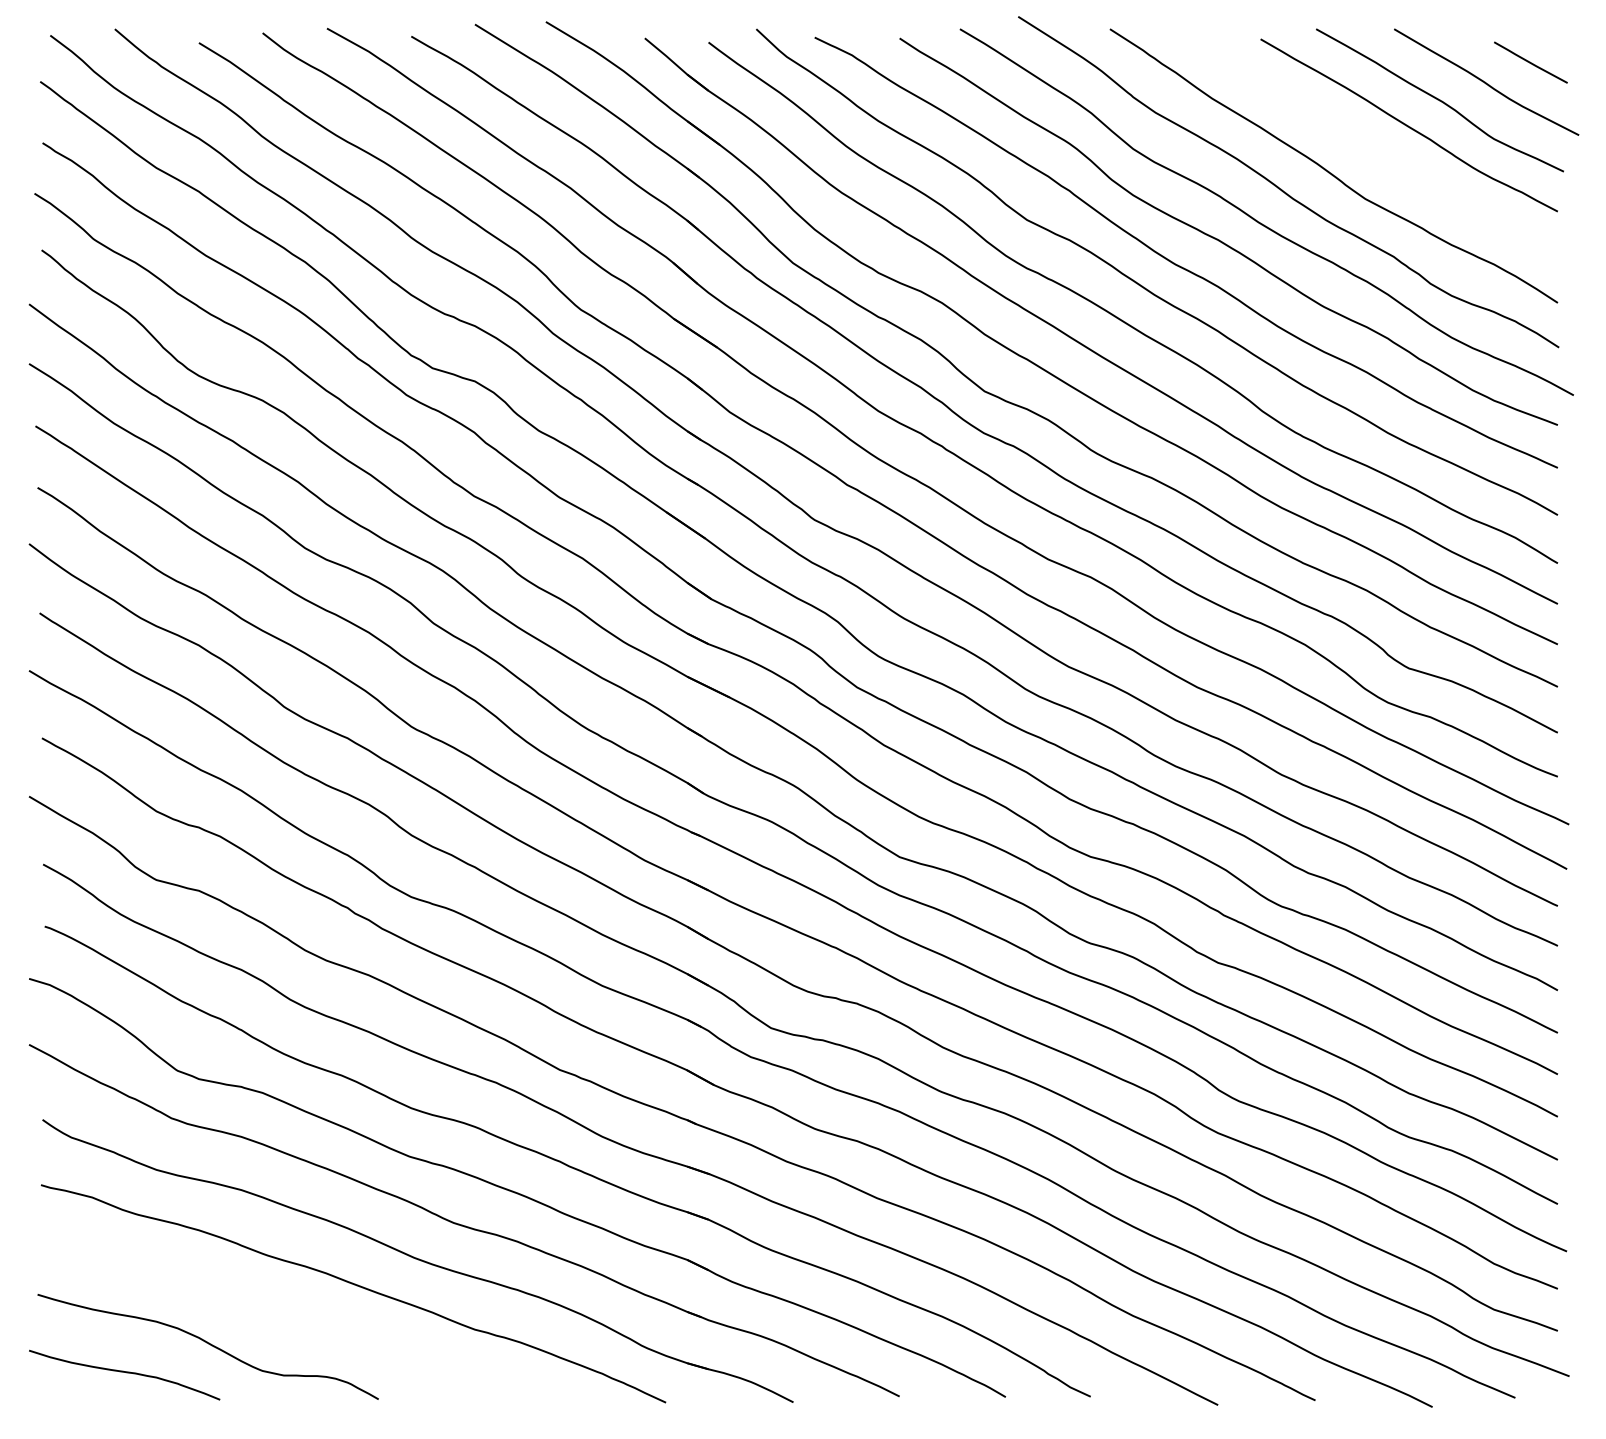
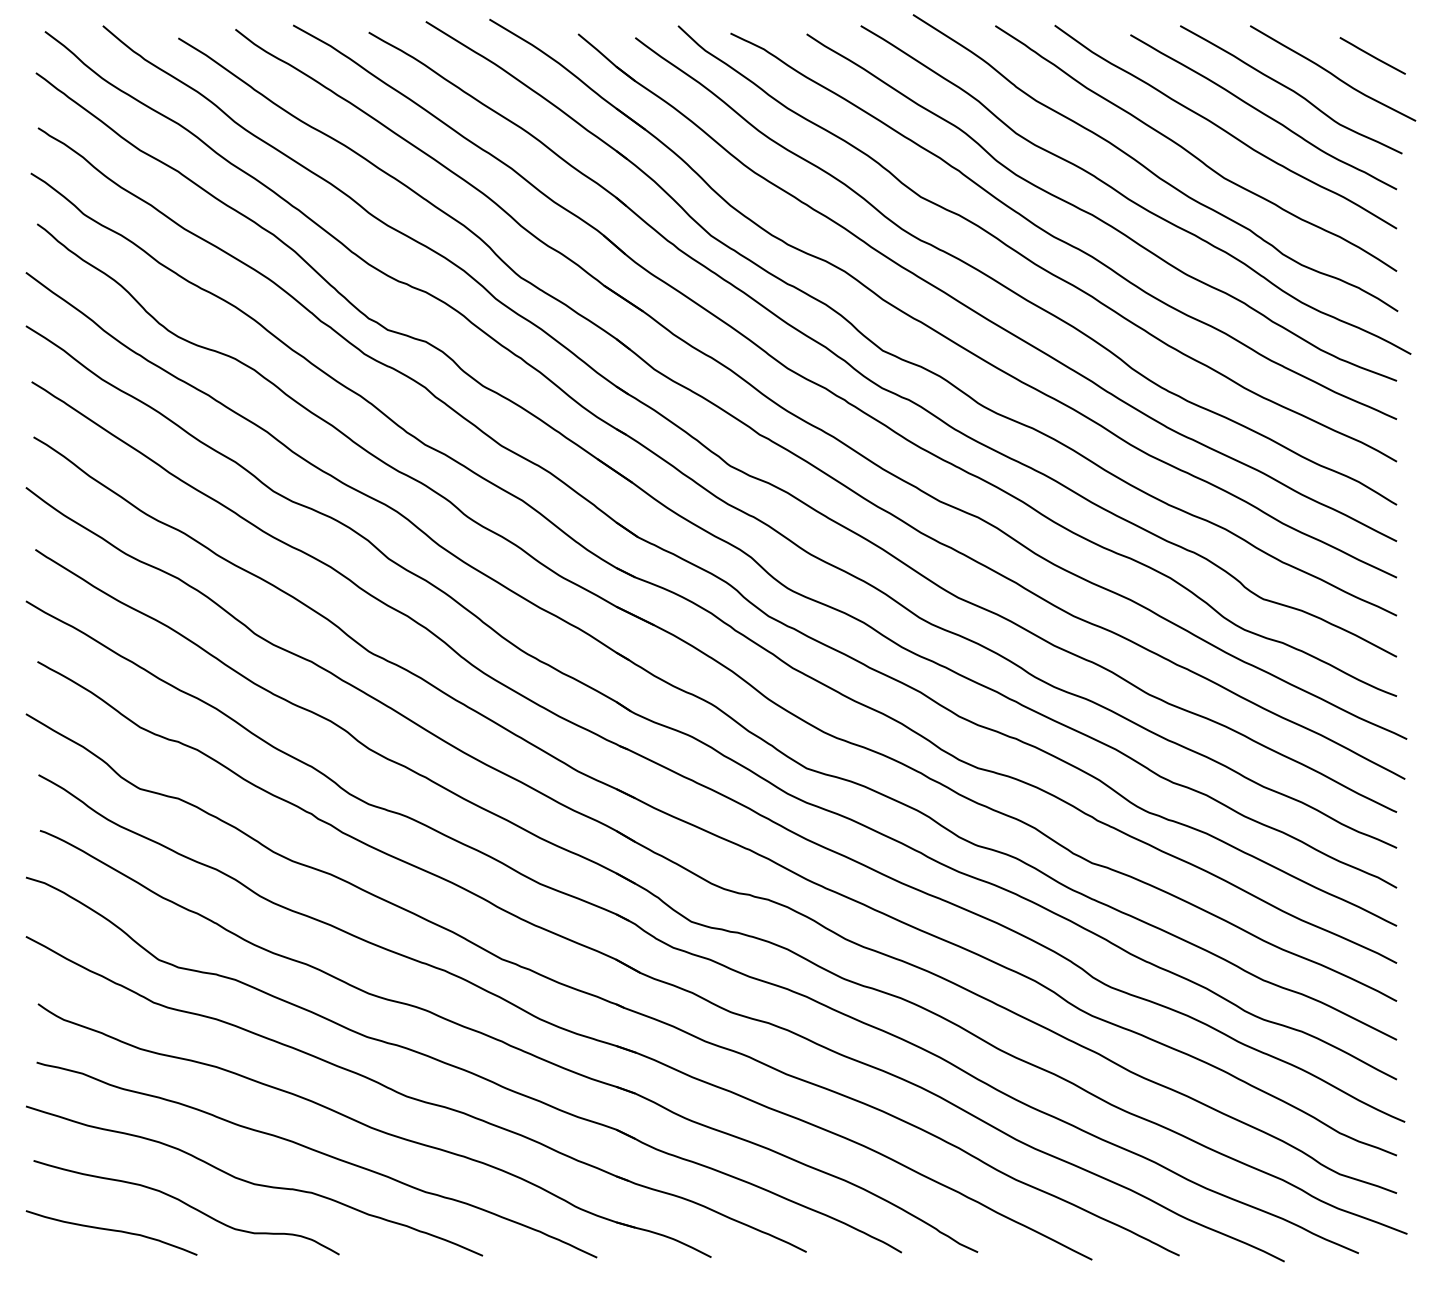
curve: (1365, 144) -> (1224, 129), added
curve: (283, 1319) -> (254, 1183), added

